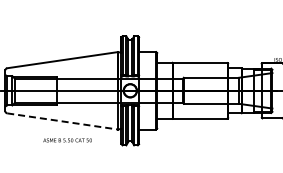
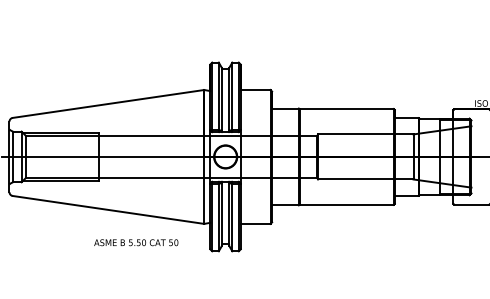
line: (62, 121) -> (108, 210), dashed -> solid
text: (67, 140) -> (136, 242), moved

